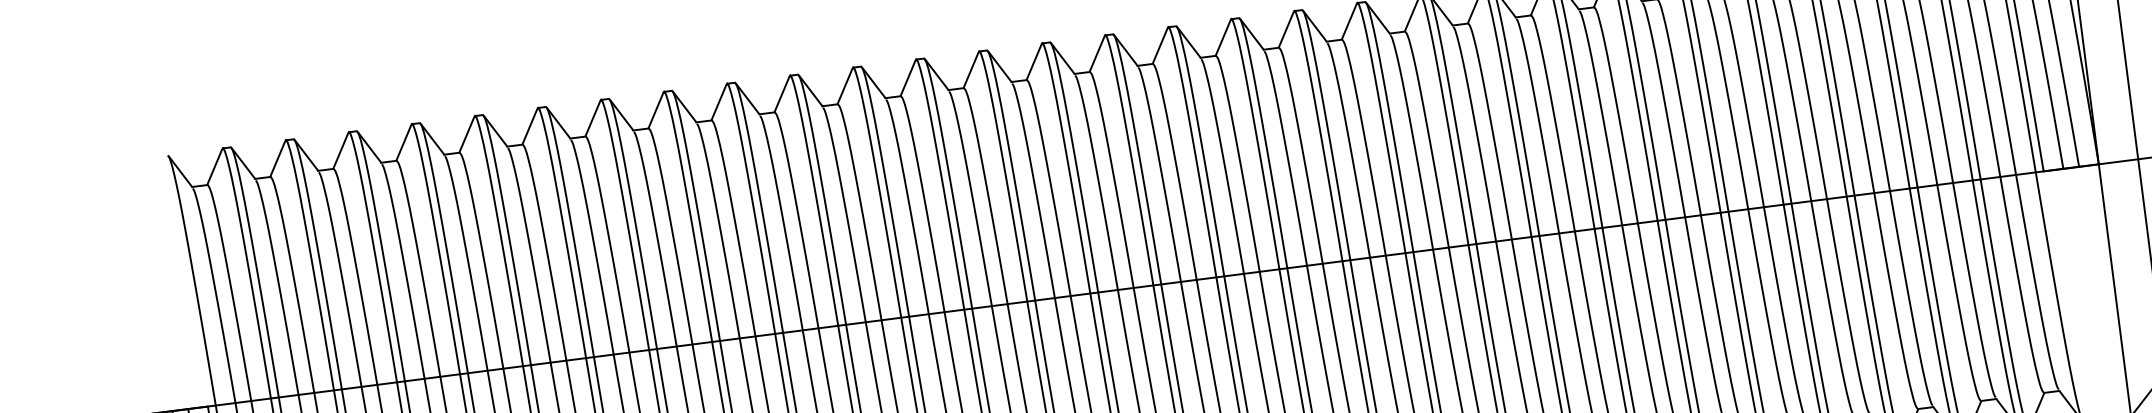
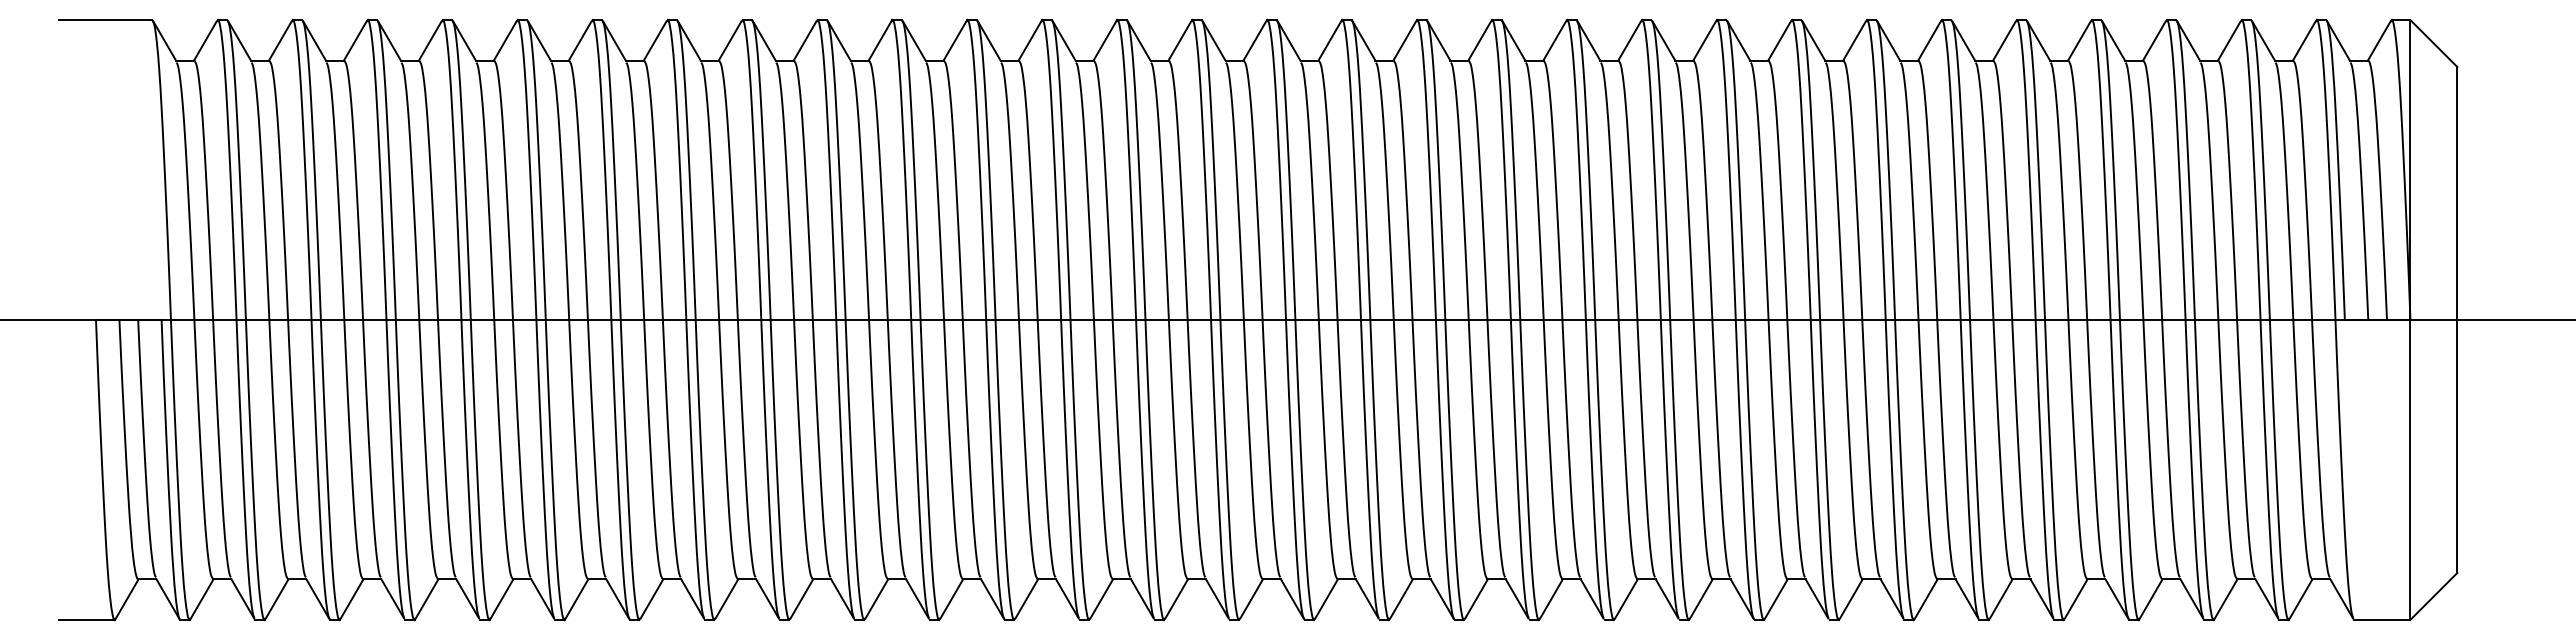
line: (128, 160) -> (105, 20), added

